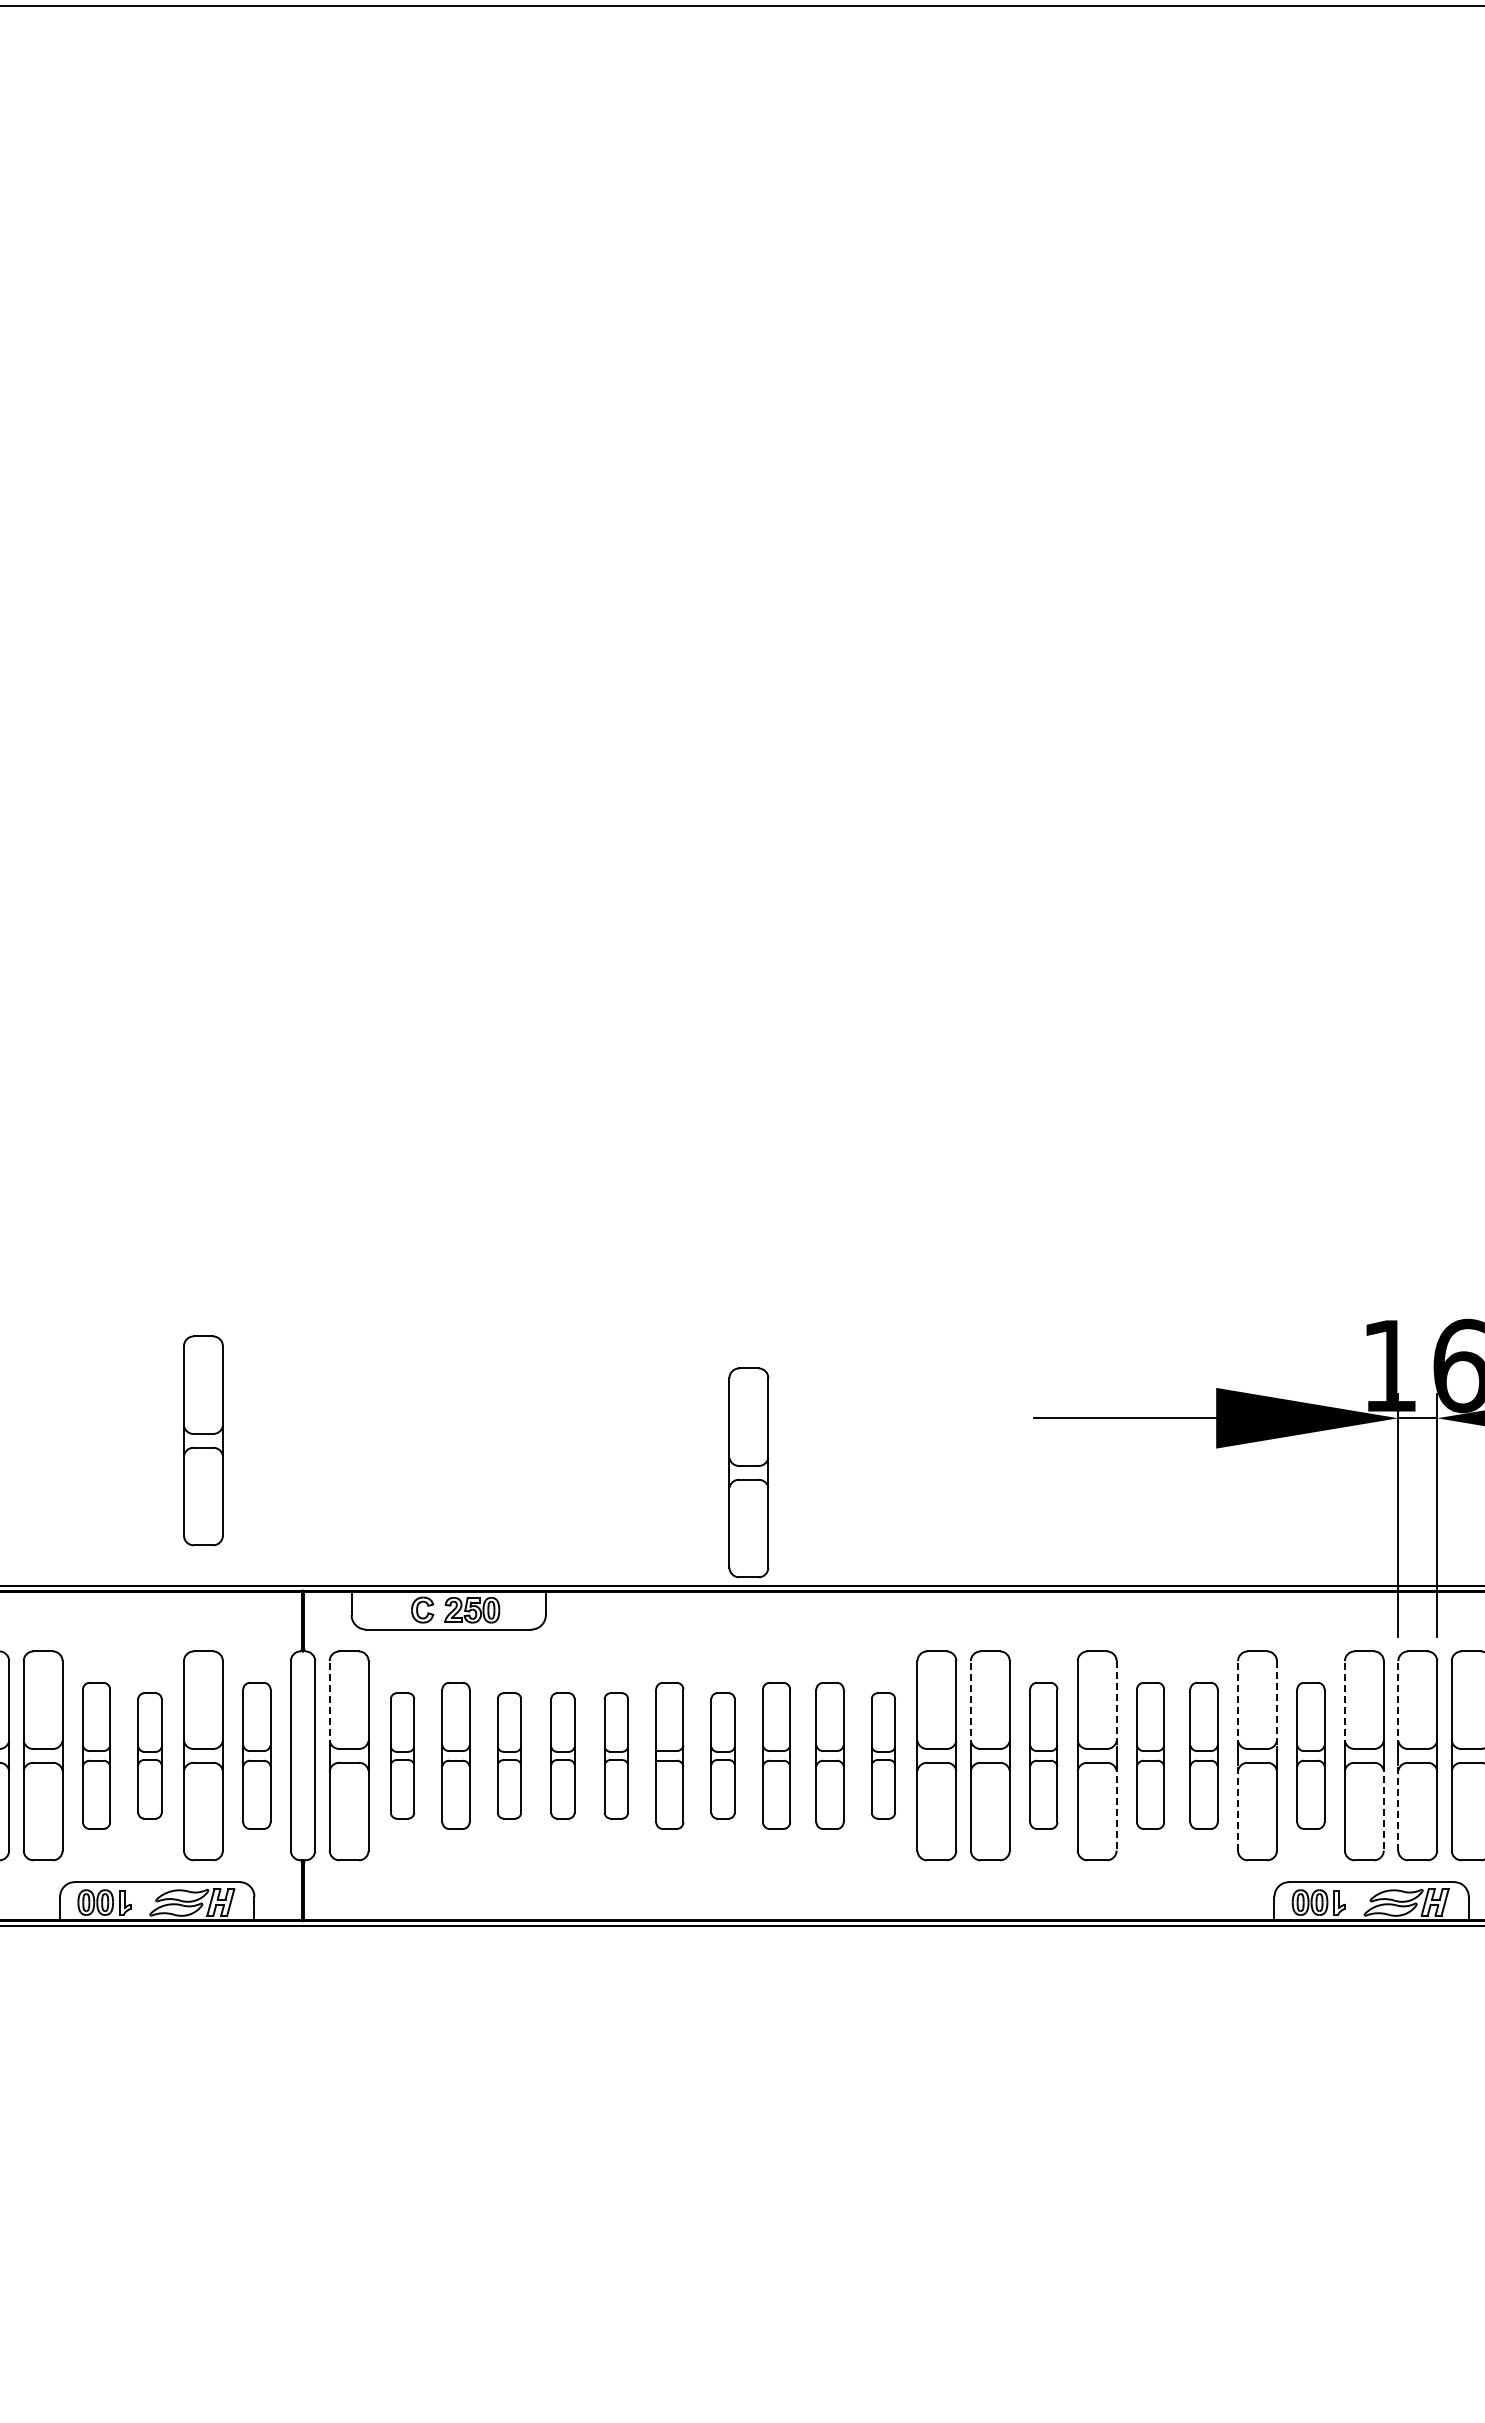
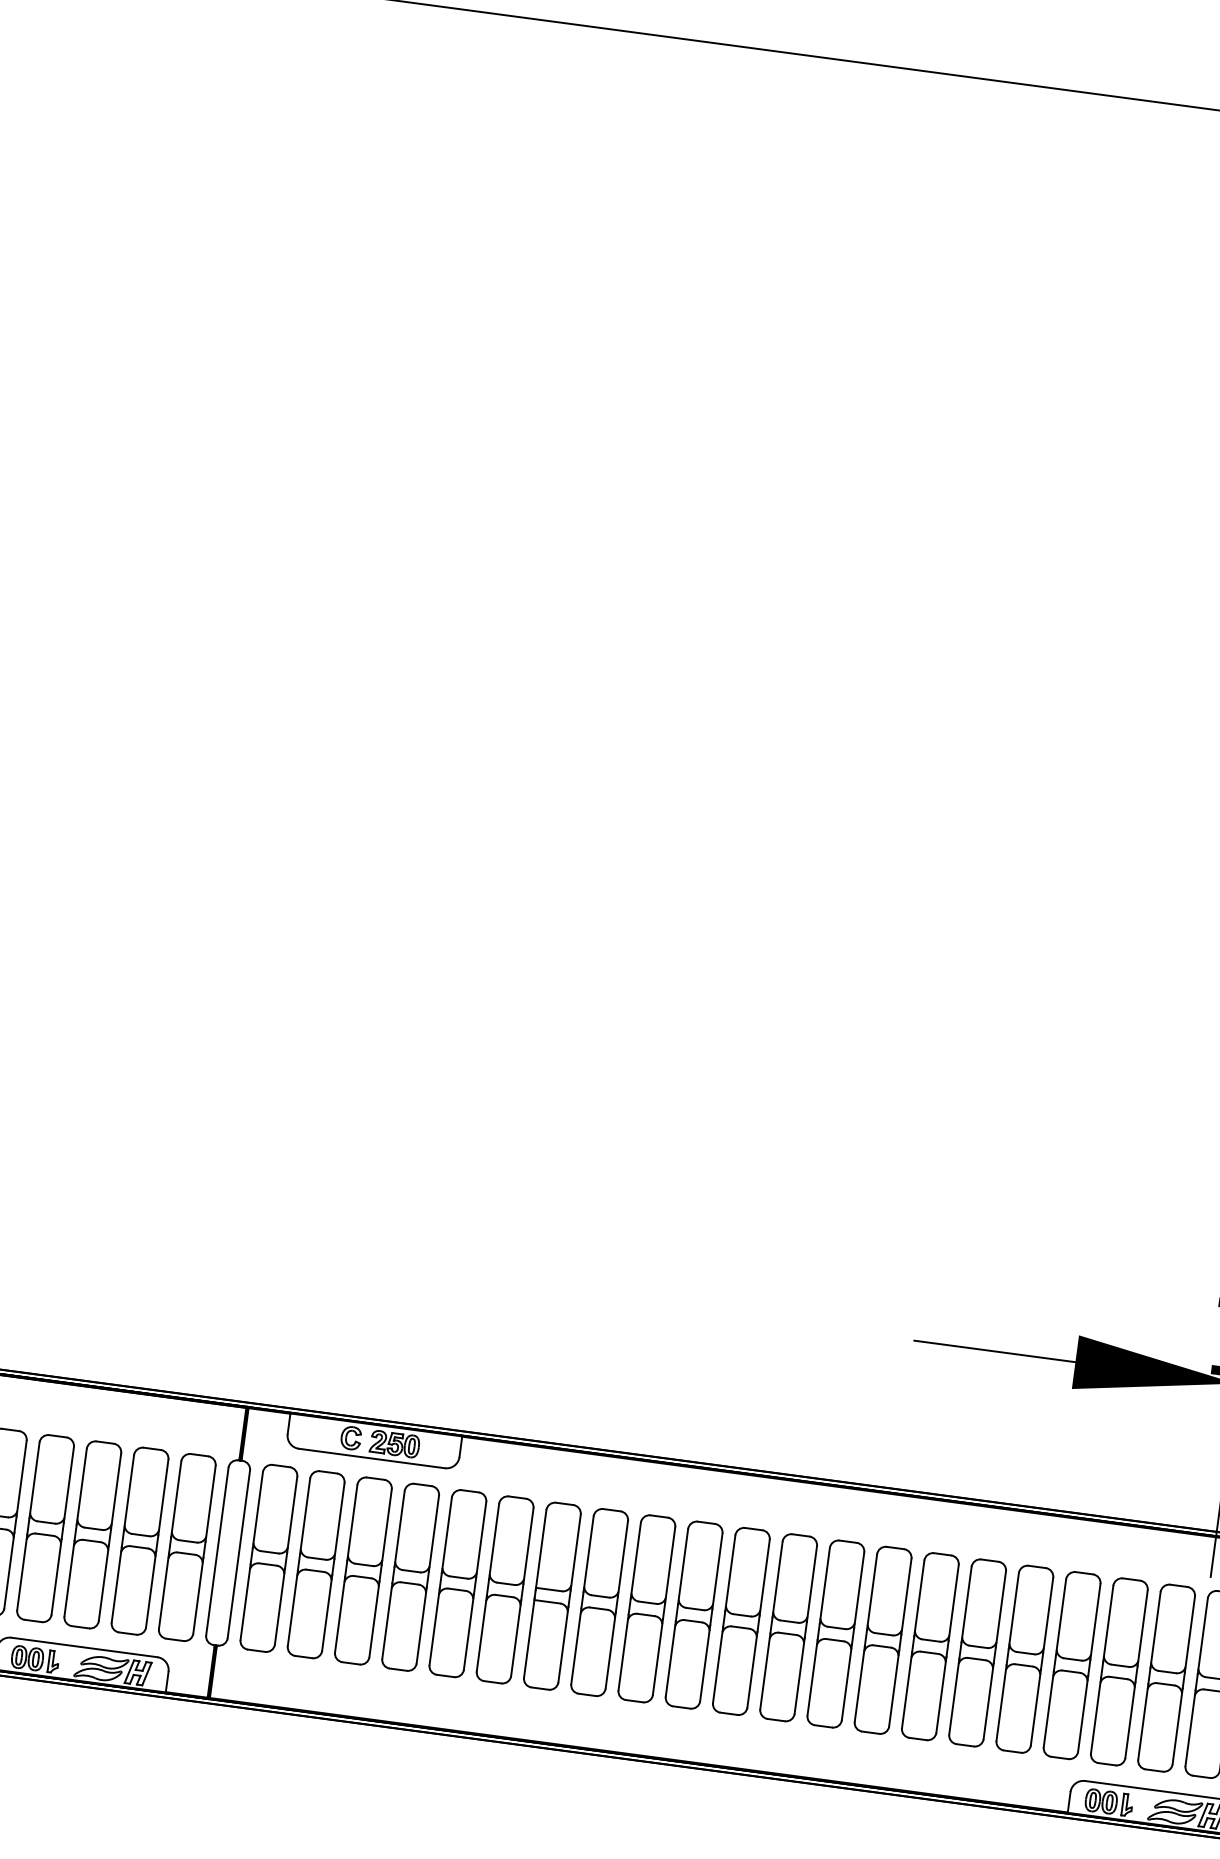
part: (203, 1440) -> (177, 1262), removed
part: (748, 1472) -> (655, 1354), removed
line: (329, 1703) -> (257, 1509), dashed -> solid
line: (970, 1703) -> (824, 1585), dashed -> solid
line: (1116, 1703) -> (953, 1602), dashed -> solid
line: (1238, 1703) -> (1061, 1617), dashed -> solid
line: (1276, 1703) -> (1095, 1621), dashed -> solid
line: (1344, 1703) -> (1155, 1629), dashed -> solid
line: (1398, 1703) -> (1202, 1635), dashed -> solid
part: (96, 1755) -> (45, 1528), size x1.43
part: (149, 1755) -> (92, 1534), size x1.67
part: (256, 1755) -> (187, 1547), size x1.43
part: (402, 1755) -> (316, 1564), size x1.67
part: (455, 1755) -> (363, 1570), size x1.43
part: (509, 1755) -> (410, 1577), size x1.67
part: (562, 1755) -> (457, 1583), size x1.67
part: (616, 1755) -> (505, 1589), size x1.67
part: (669, 1755) -> (552, 1595), size x1.43
part: (722, 1755) -> (599, 1602), size x1.67
part: (776, 1755) -> (646, 1608), size x1.43
part: (829, 1755) -> (693, 1614), size x1.43
part: (883, 1755) -> (741, 1621), size x1.67
part: (1043, 1755) -> (882, 1640), size x1.43
part: (1150, 1755) -> (977, 1652), size x1.43
part: (1203, 1755) -> (1024, 1658), size x1.43
part: (1310, 1755) -> (1119, 1671), size x1.43
line: (1116, 1807) -> (941, 1694), dashed -> solid
line: (1238, 1807) -> (1049, 1708), dashed -> solid
line: (1383, 1807) -> (1177, 1726), dashed -> solid
line: (1398, 1807) -> (1190, 1727), dashed -> solid

